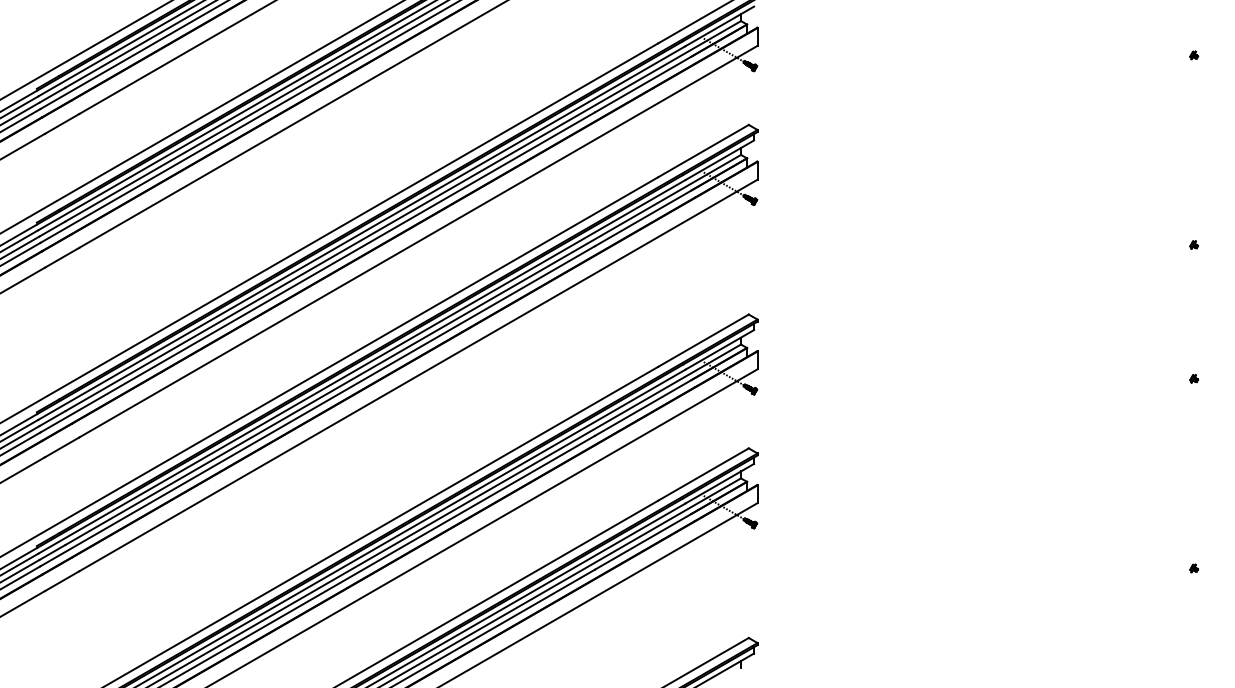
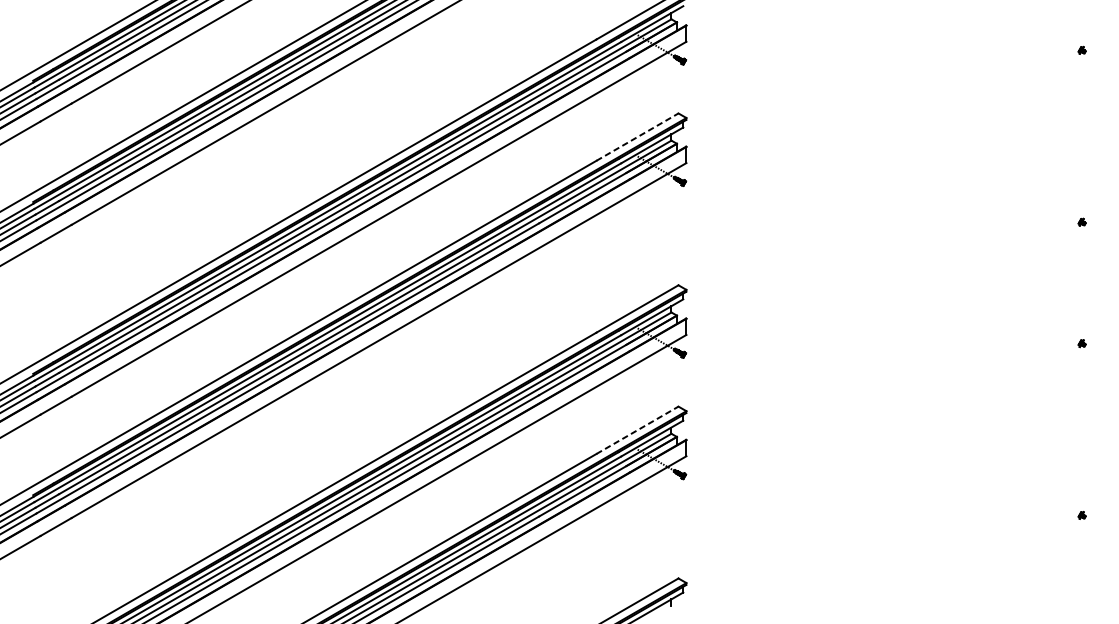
line: (703, 150) -> (637, 136), solid -> dashed
line: (703, 474) -> (637, 430), solid -> dashed

